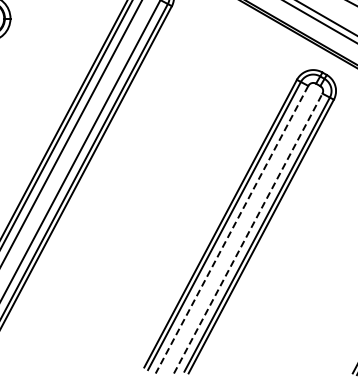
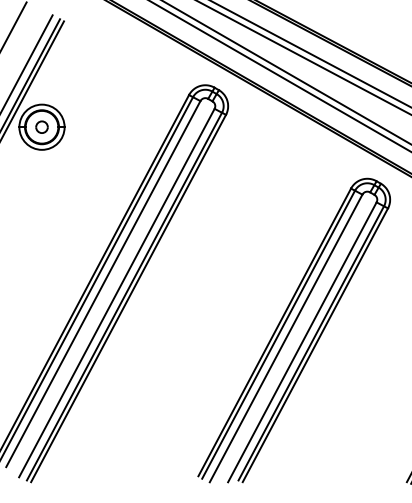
line: (232, 229) -> (286, 338), dashed -> solid
line: (248, 232) -> (302, 341), dashed -> solid

